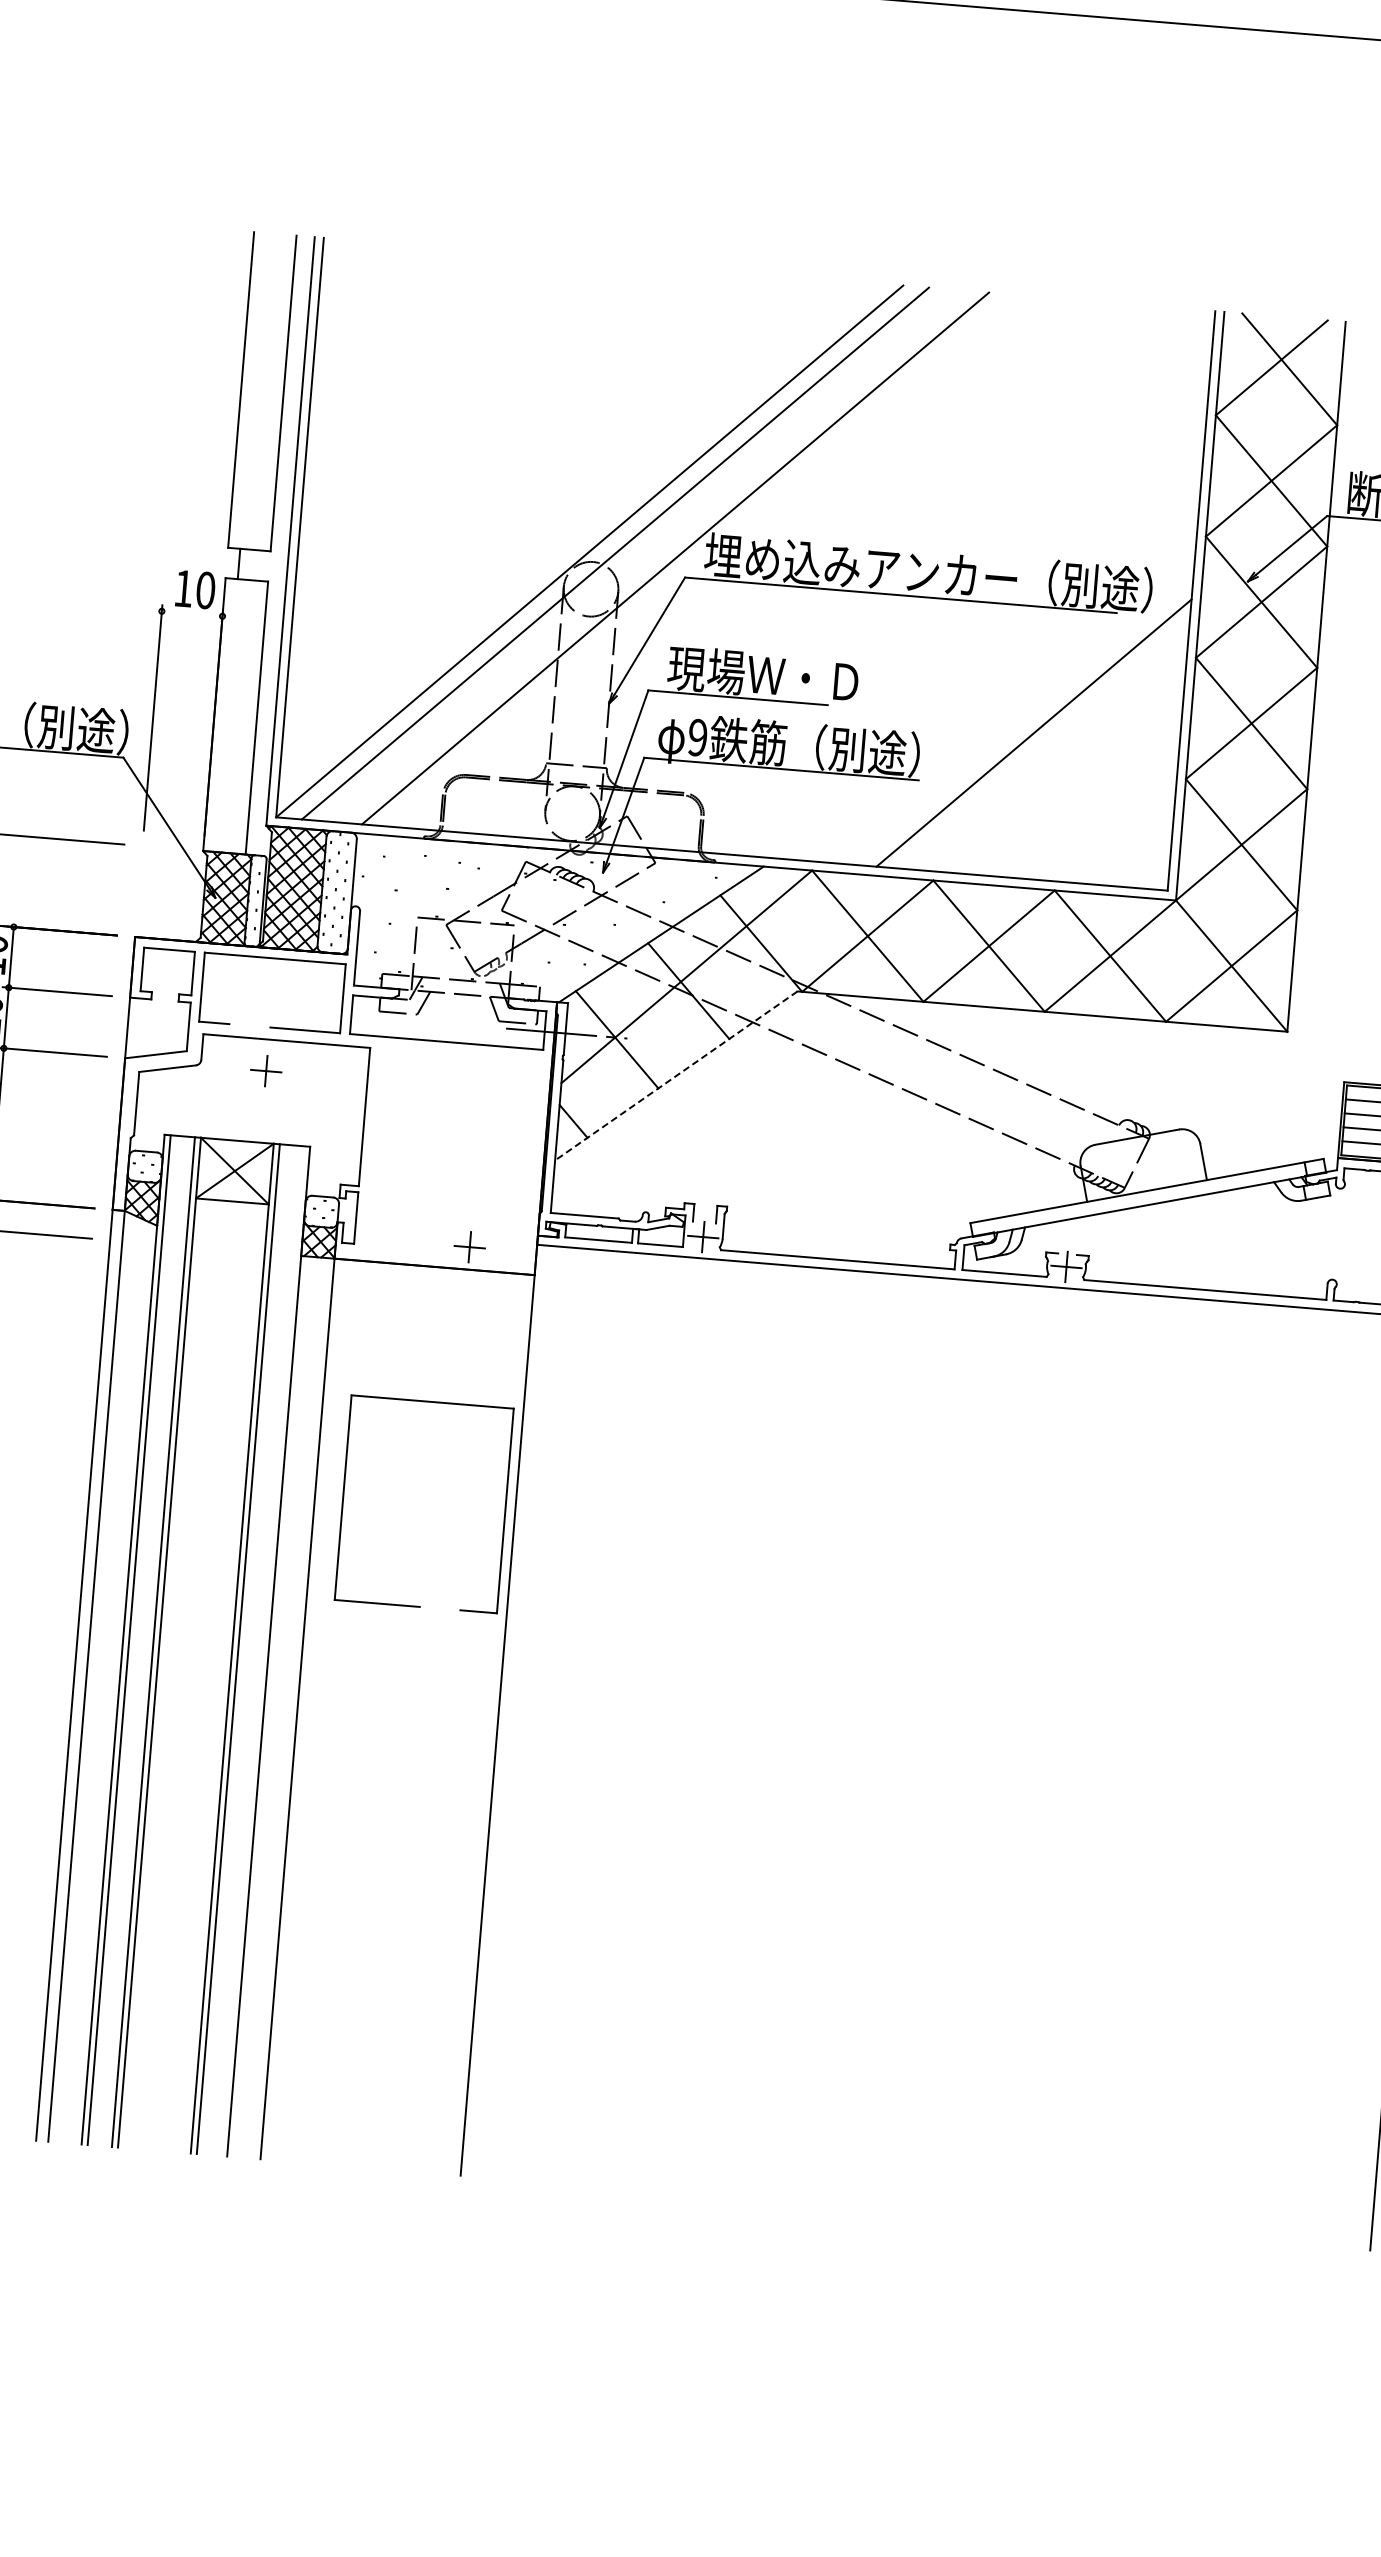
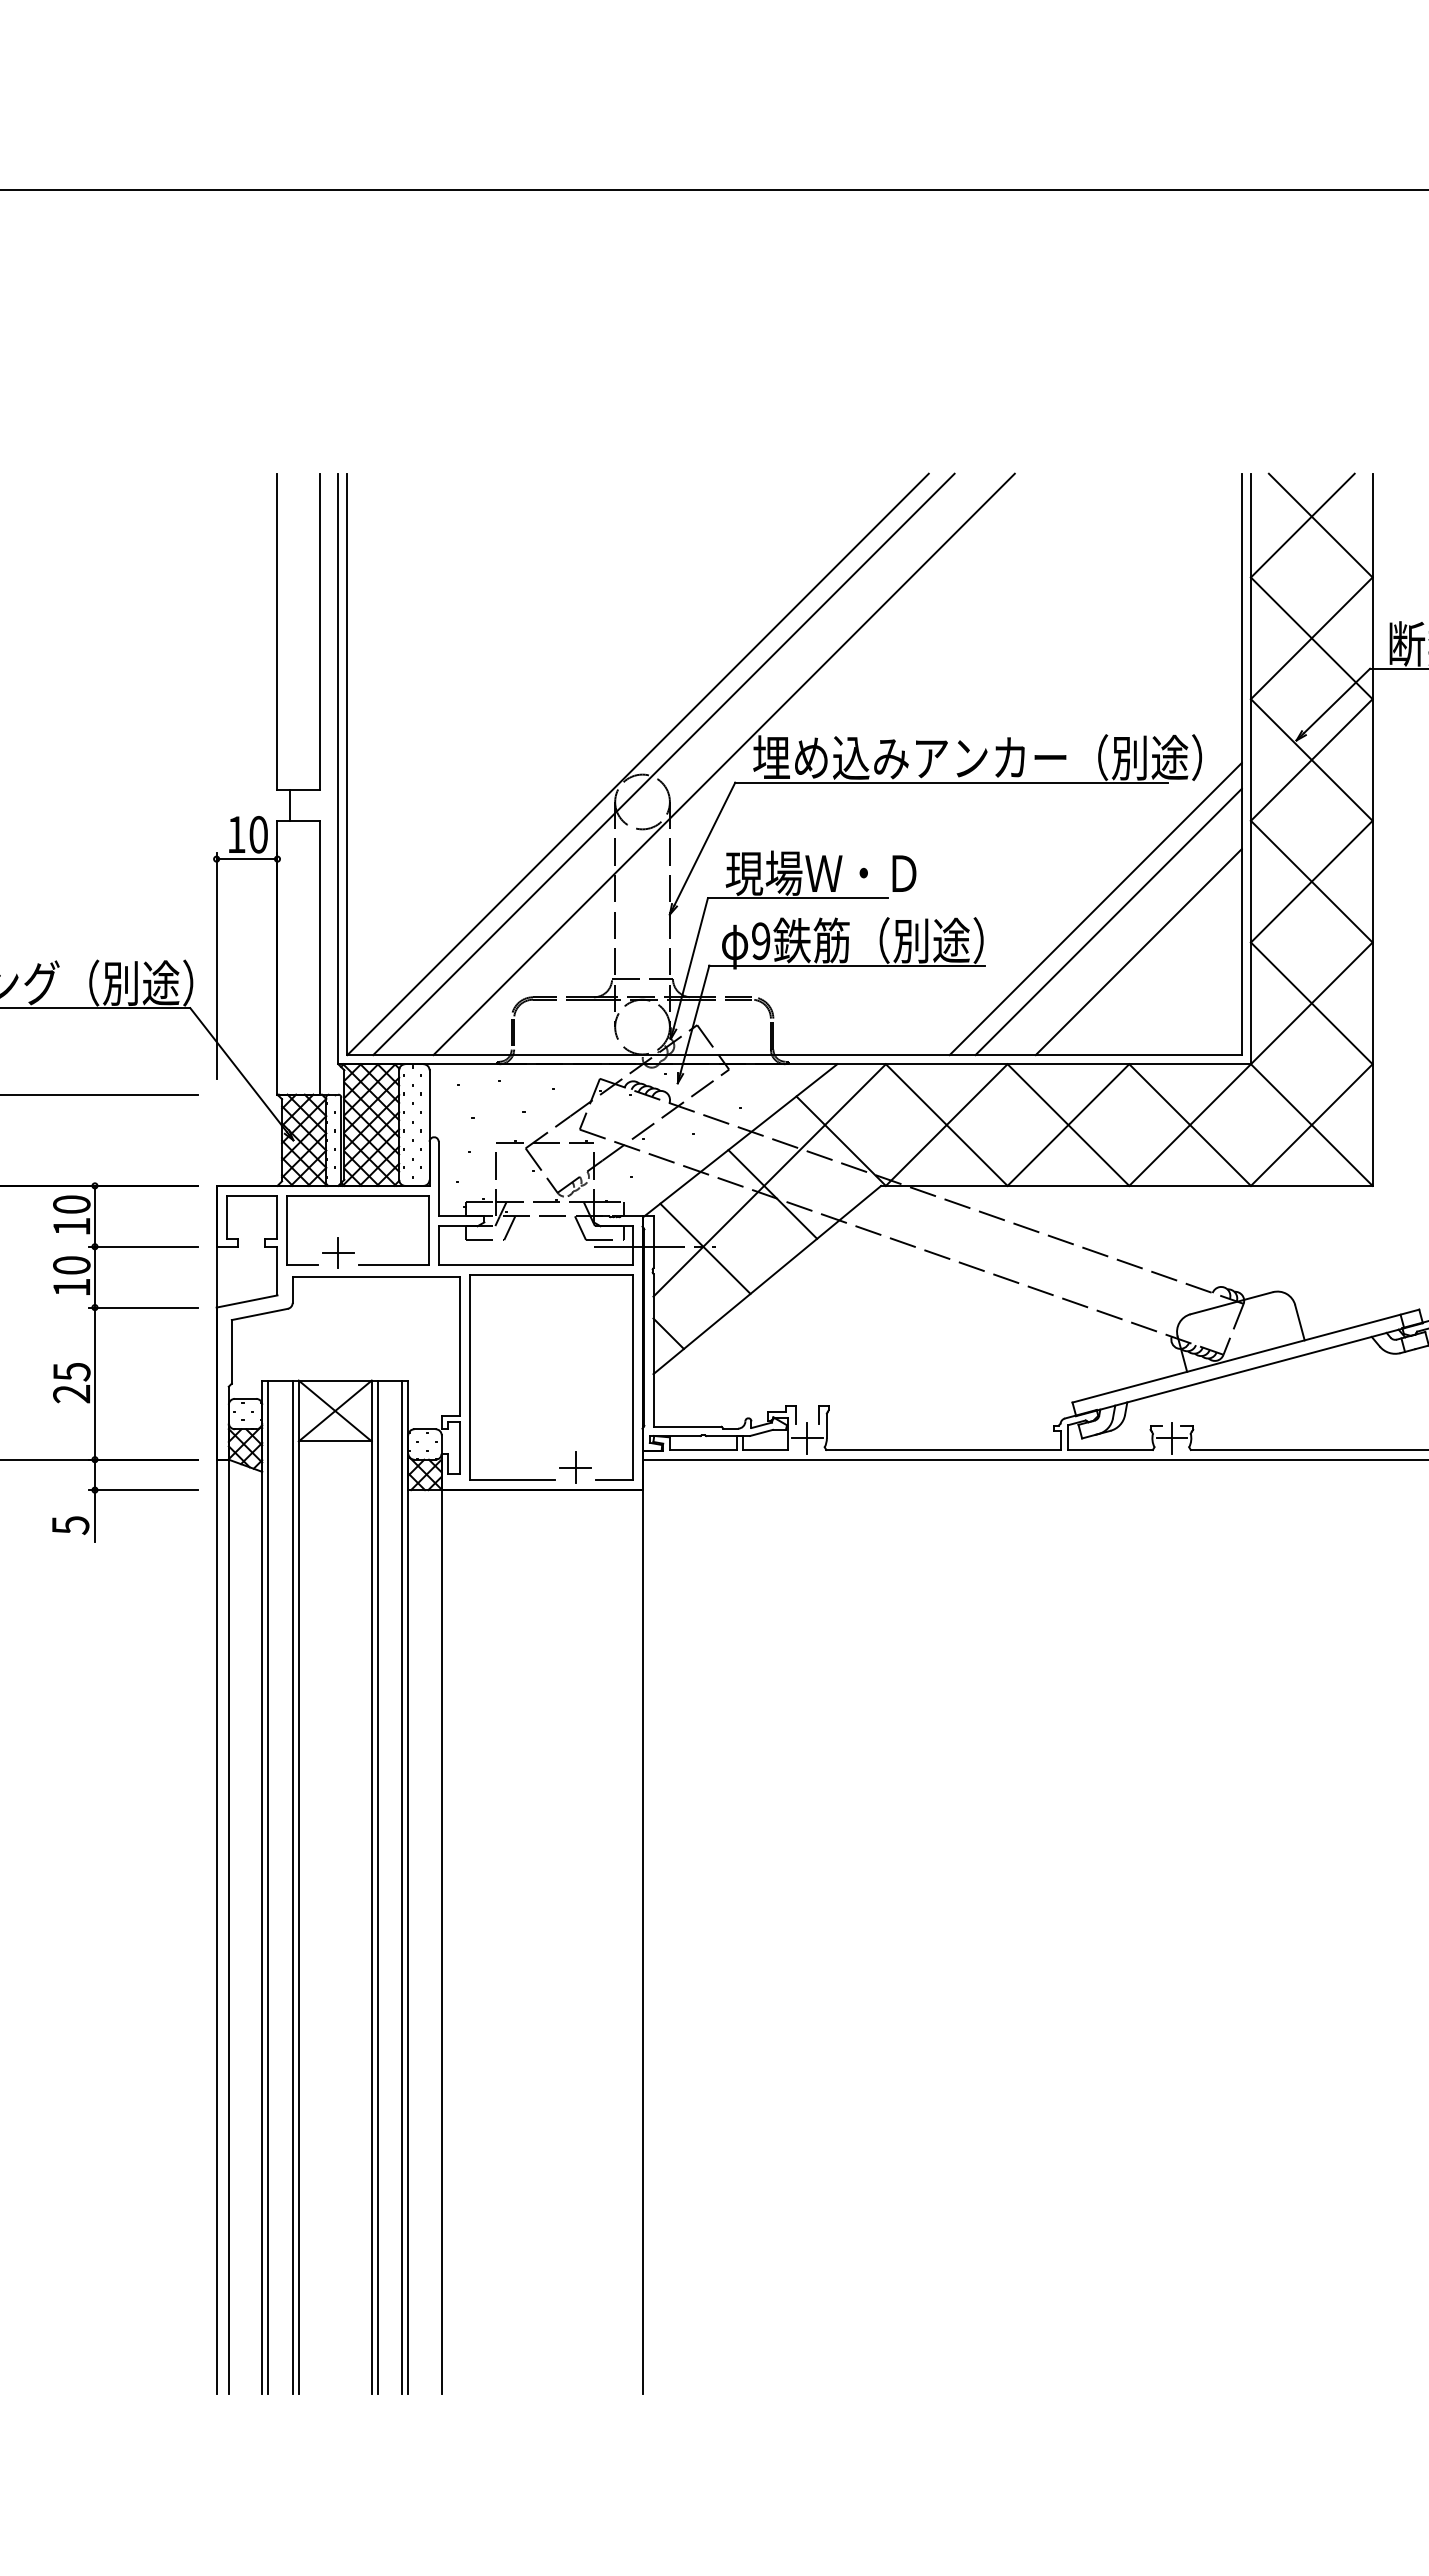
line: (191, 614) -> (246, 859), added
line: (1045, 746) -> (1108, 921), added
line: (1073, 779) -> (1138, 952), added
part: (266, 1070) -> (338, 1252), moved
line: (676, 1076) -> (767, 1280), dashed -> solid
part: (343, 1497) -> (470, 1377), moved
line: (262, 1650) -> (402, 1886), added

